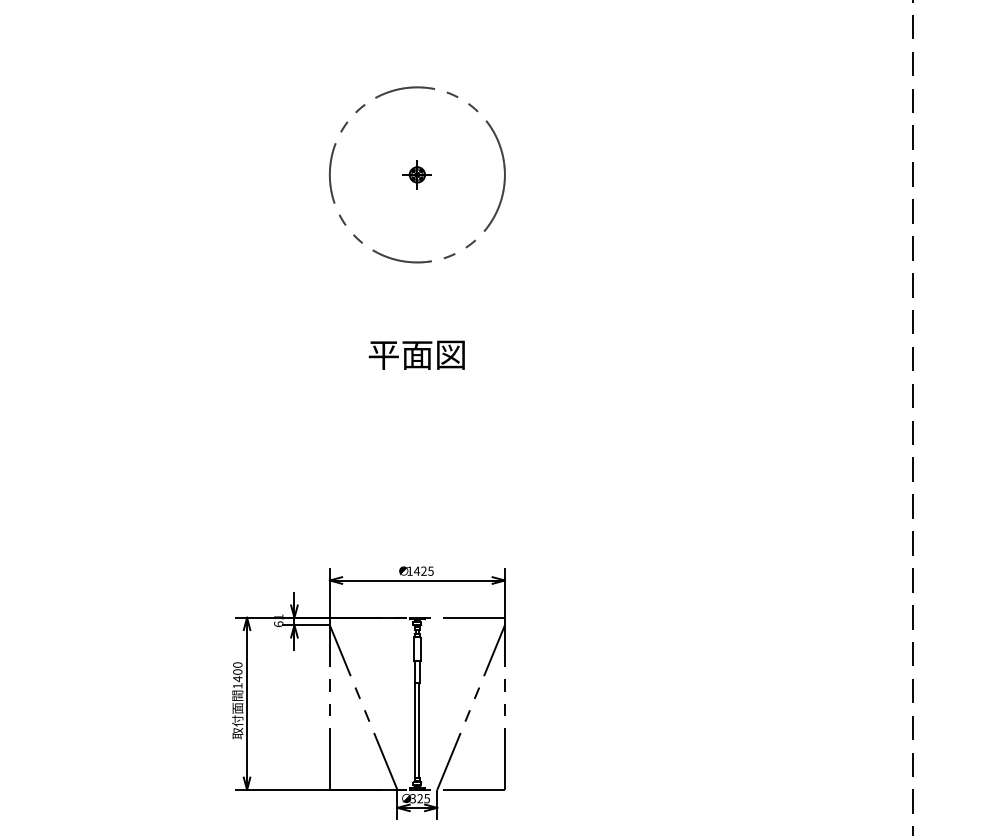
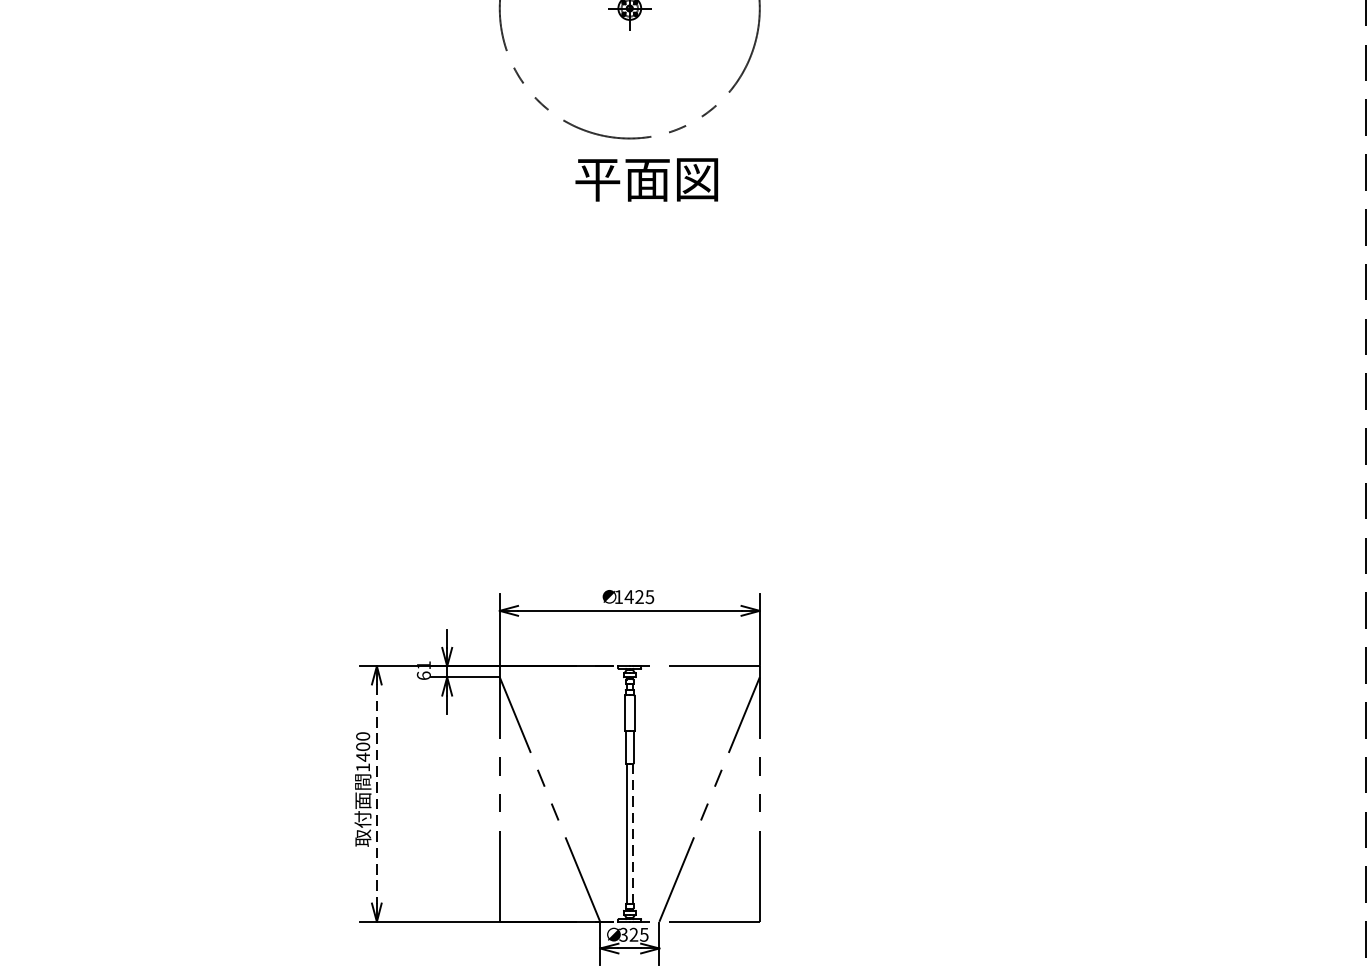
text: (416, 354) -> (646, 178), moved
line: (247, 703) -> (377, 793), solid -> dashed
line: (419, 731) -> (632, 835), solid -> dashed

